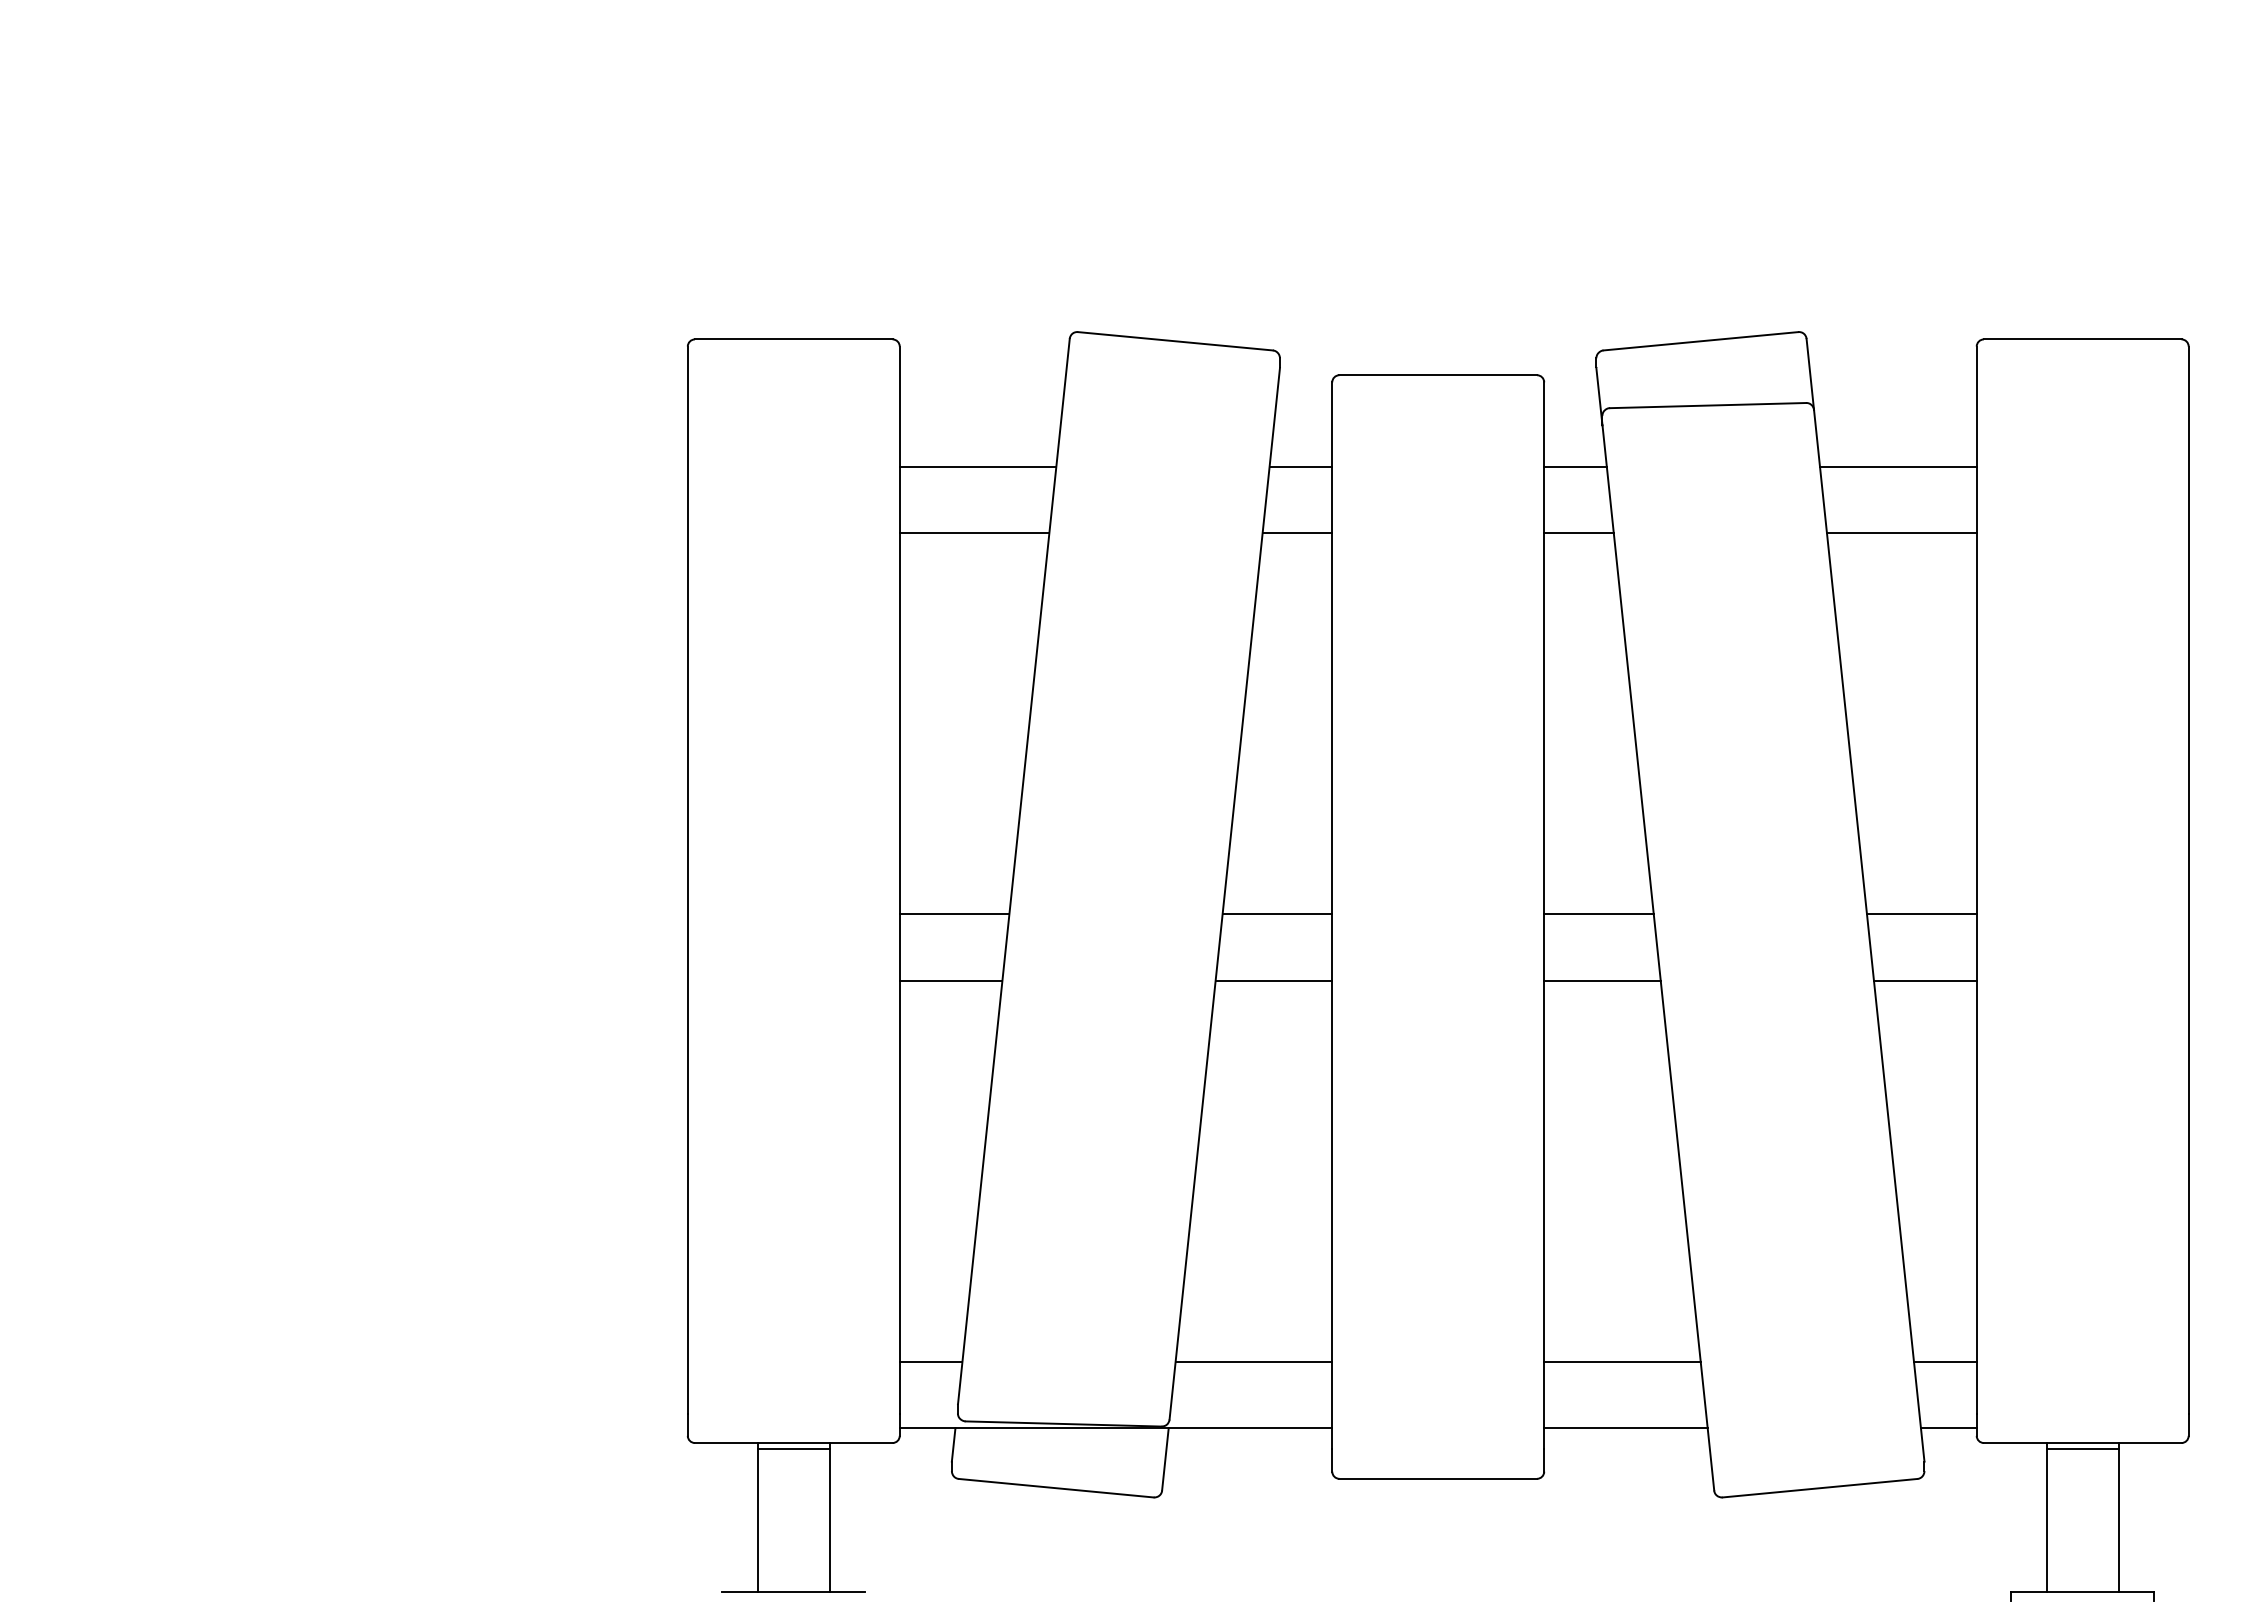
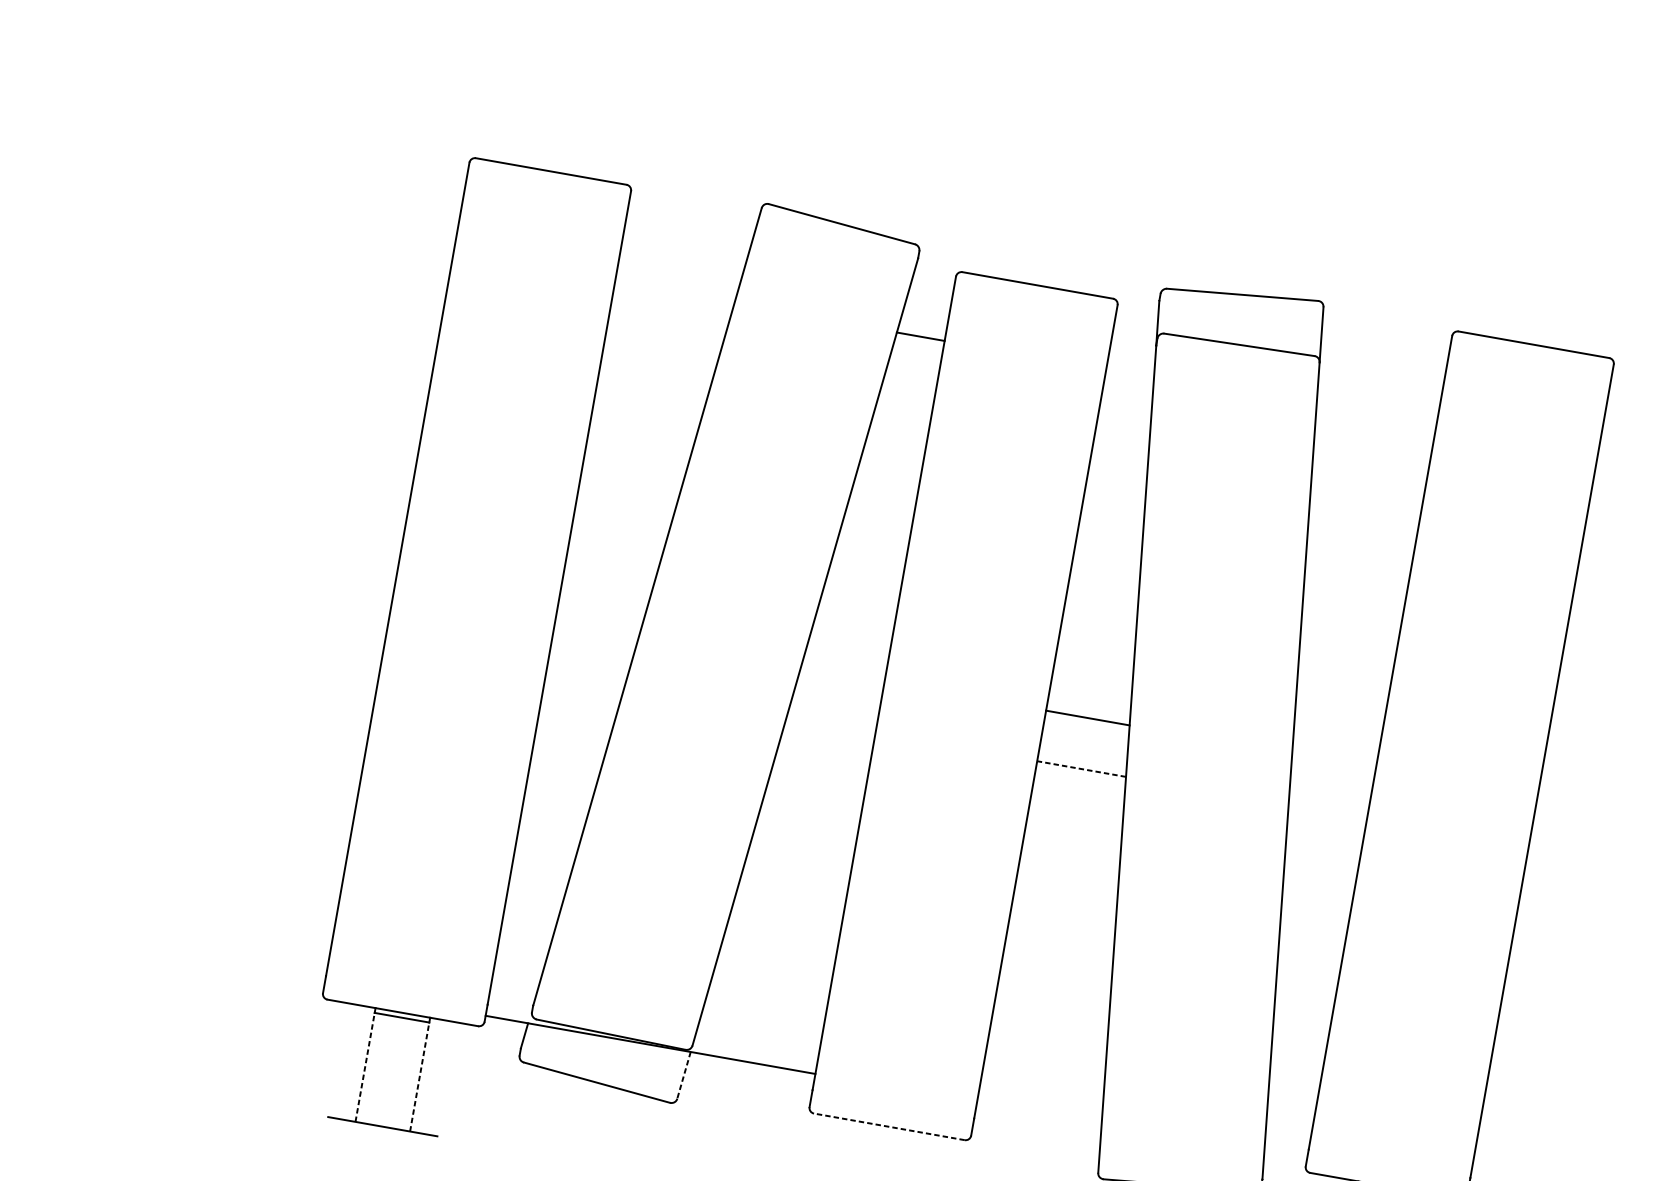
line: (977, 466) -> (674, 293), removed
line: (1575, 466) -> (1130, 373), removed
line: (1898, 466) -> (1376, 416), removed
line: (974, 533) -> (662, 343), removed
line: (1297, 533) -> (909, 387), removed
line: (1578, 533) -> (1123, 424), removed
line: (1901, 533) -> (1369, 468), removed
line: (954, 914) -> (596, 631), removed
line: (1277, 914) -> (842, 674), removed
line: (1921, 914) -> (1333, 761), removed
line: (950, 980) -> (584, 681), removed
line: (1273, 980) -> (830, 724), removed
line: (1601, 980) -> (1080, 768), solid -> dashed
line: (1924, 980) -> (1327, 812), removed
line: (930, 1361) -> (518, 969), removed
line: (1253, 1361) -> (764, 1012), removed
line: (1622, 1361) -> (1045, 1062), removed
line: (1945, 1361) -> (1291, 1105), removed
line: (1625, 1428) -> (1038, 1113), removed
line: (1948, 1428) -> (1285, 1157), removed
line: (1165, 1459) -> (684, 1075), solid -> dashed
line: (1438, 1478) -> (889, 1126), solid -> dashed
line: (757, 1520) -> (364, 1067), solid -> dashed
line: (829, 1520) -> (419, 1076), solid -> dashed

